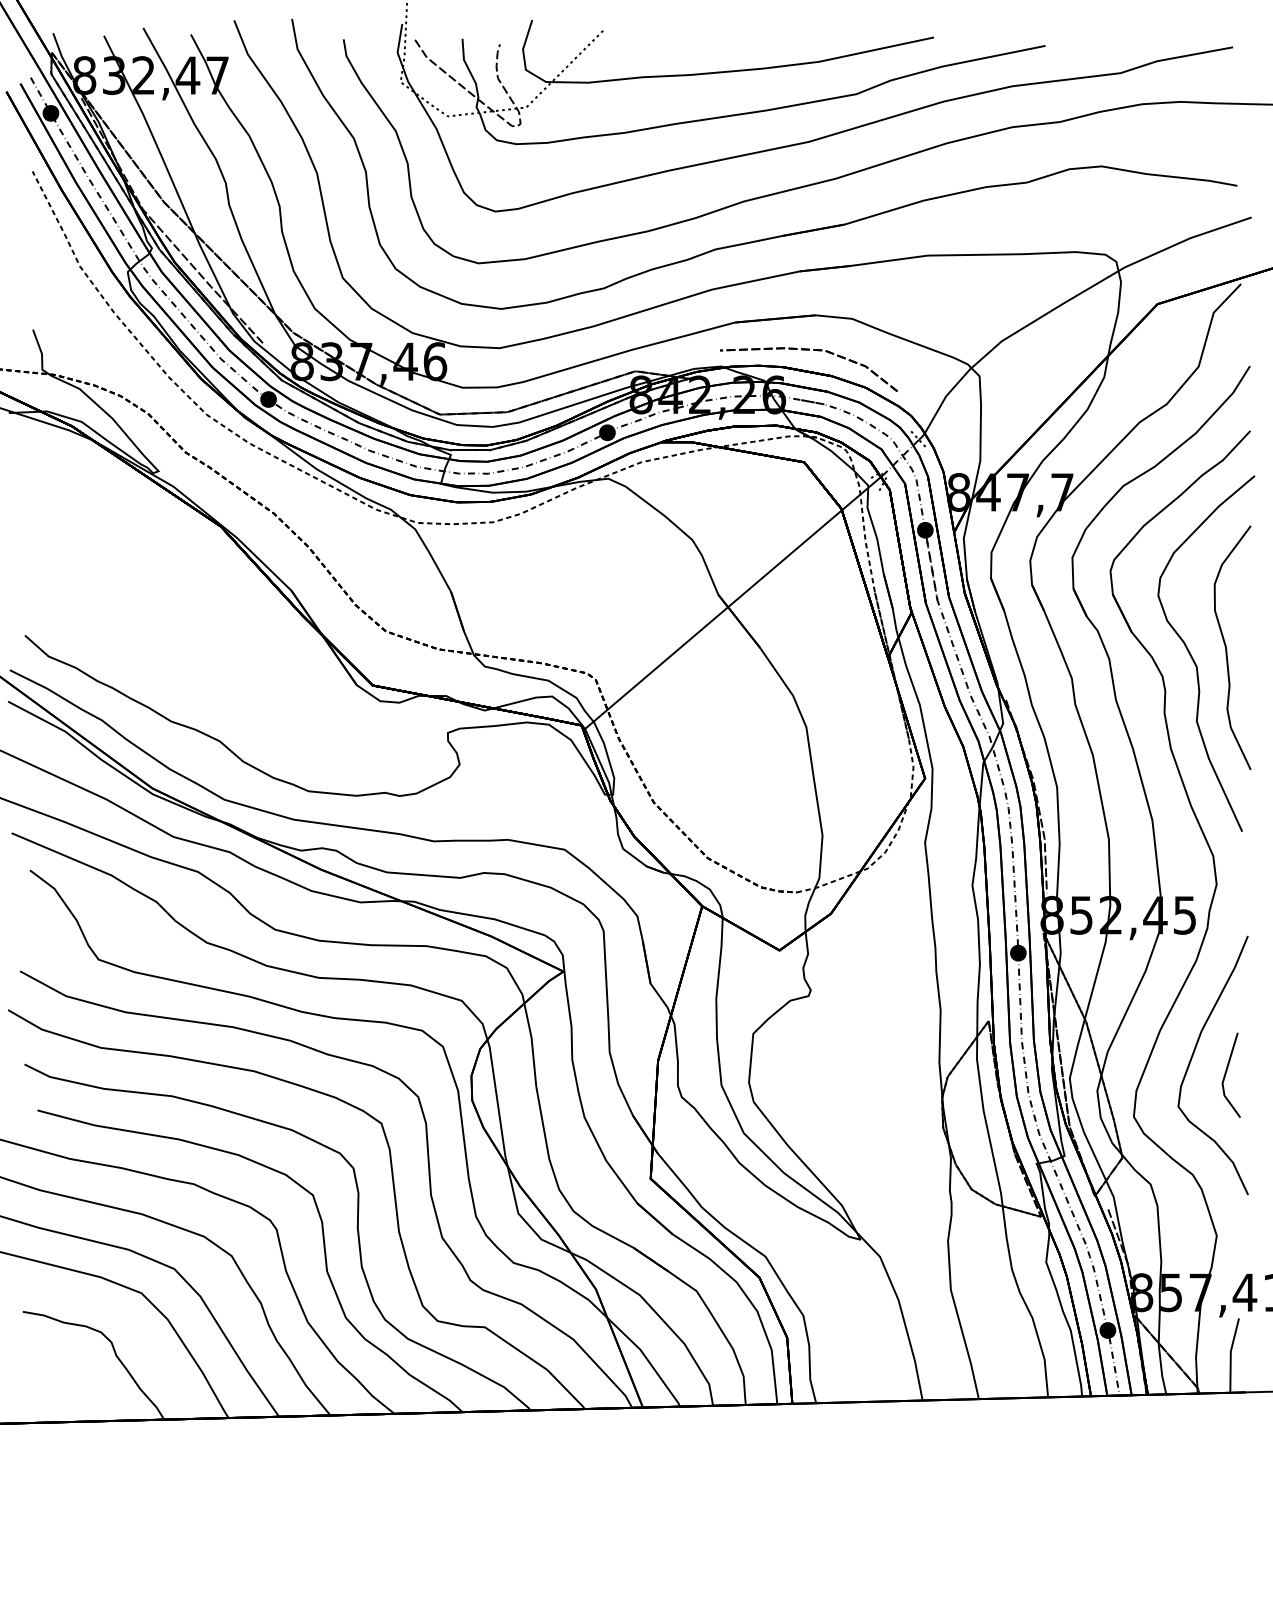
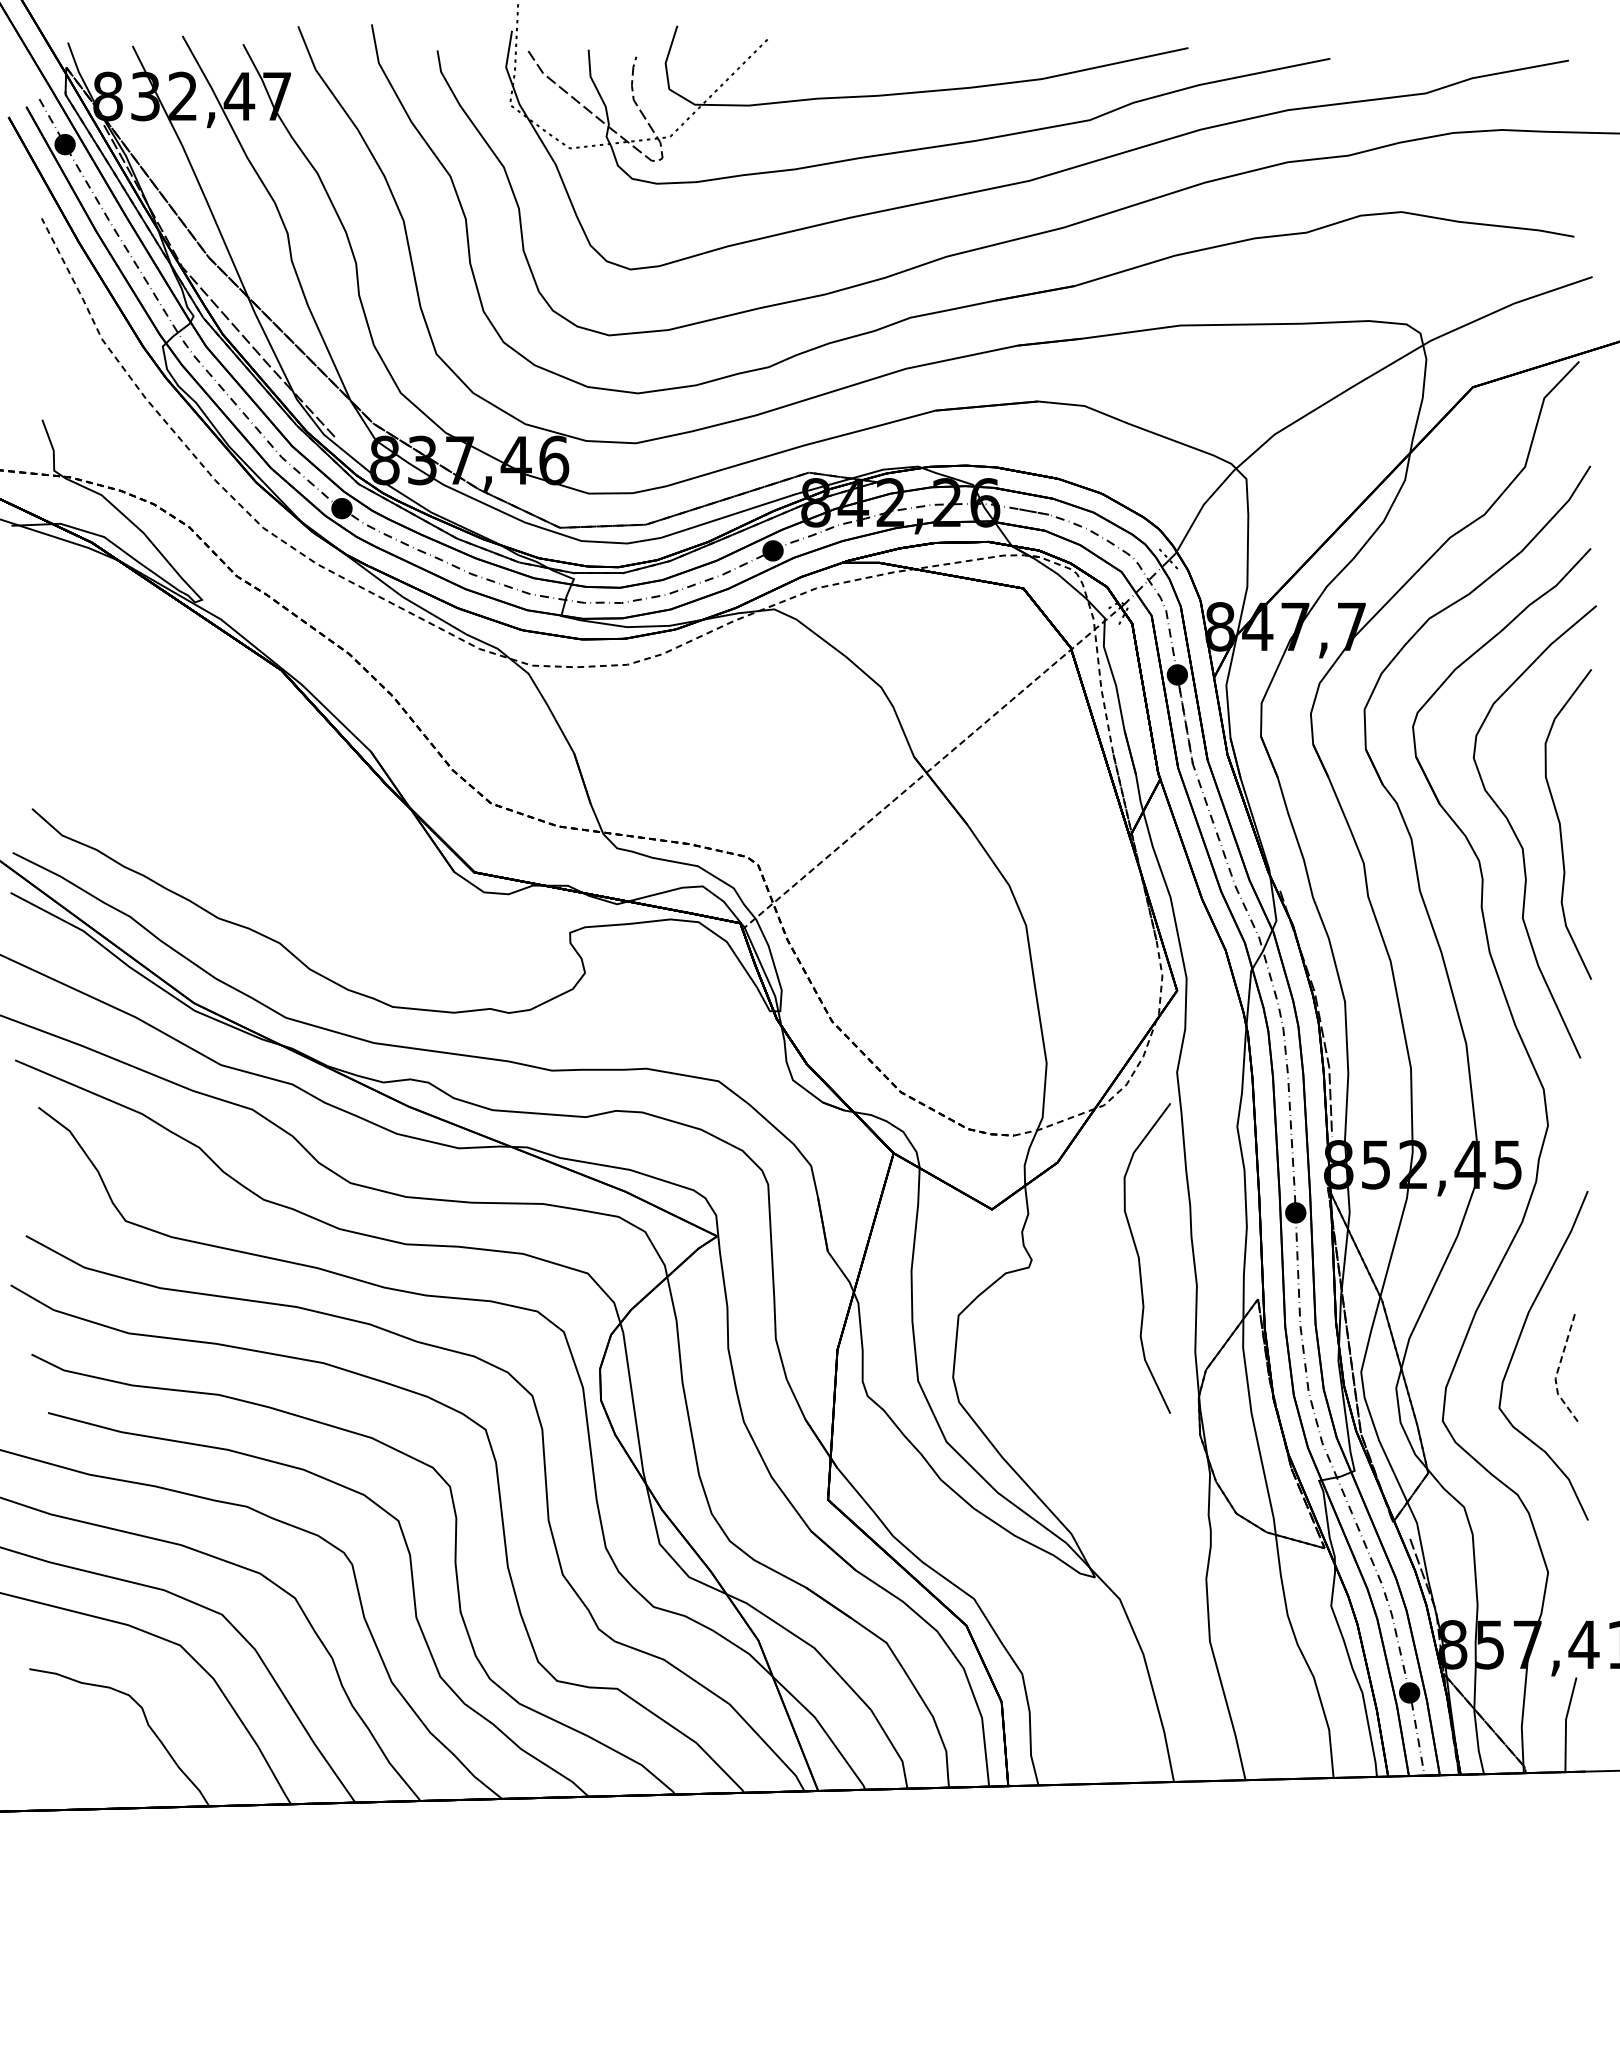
part: (809, 350) -> (1029, 446), removed
line: (734, 602) -> (934, 766), solid -> dashed
curve: (896, 991) -> (1140, 1261), added
line: (1224, 1077) -> (1557, 1371), solid -> dashed

